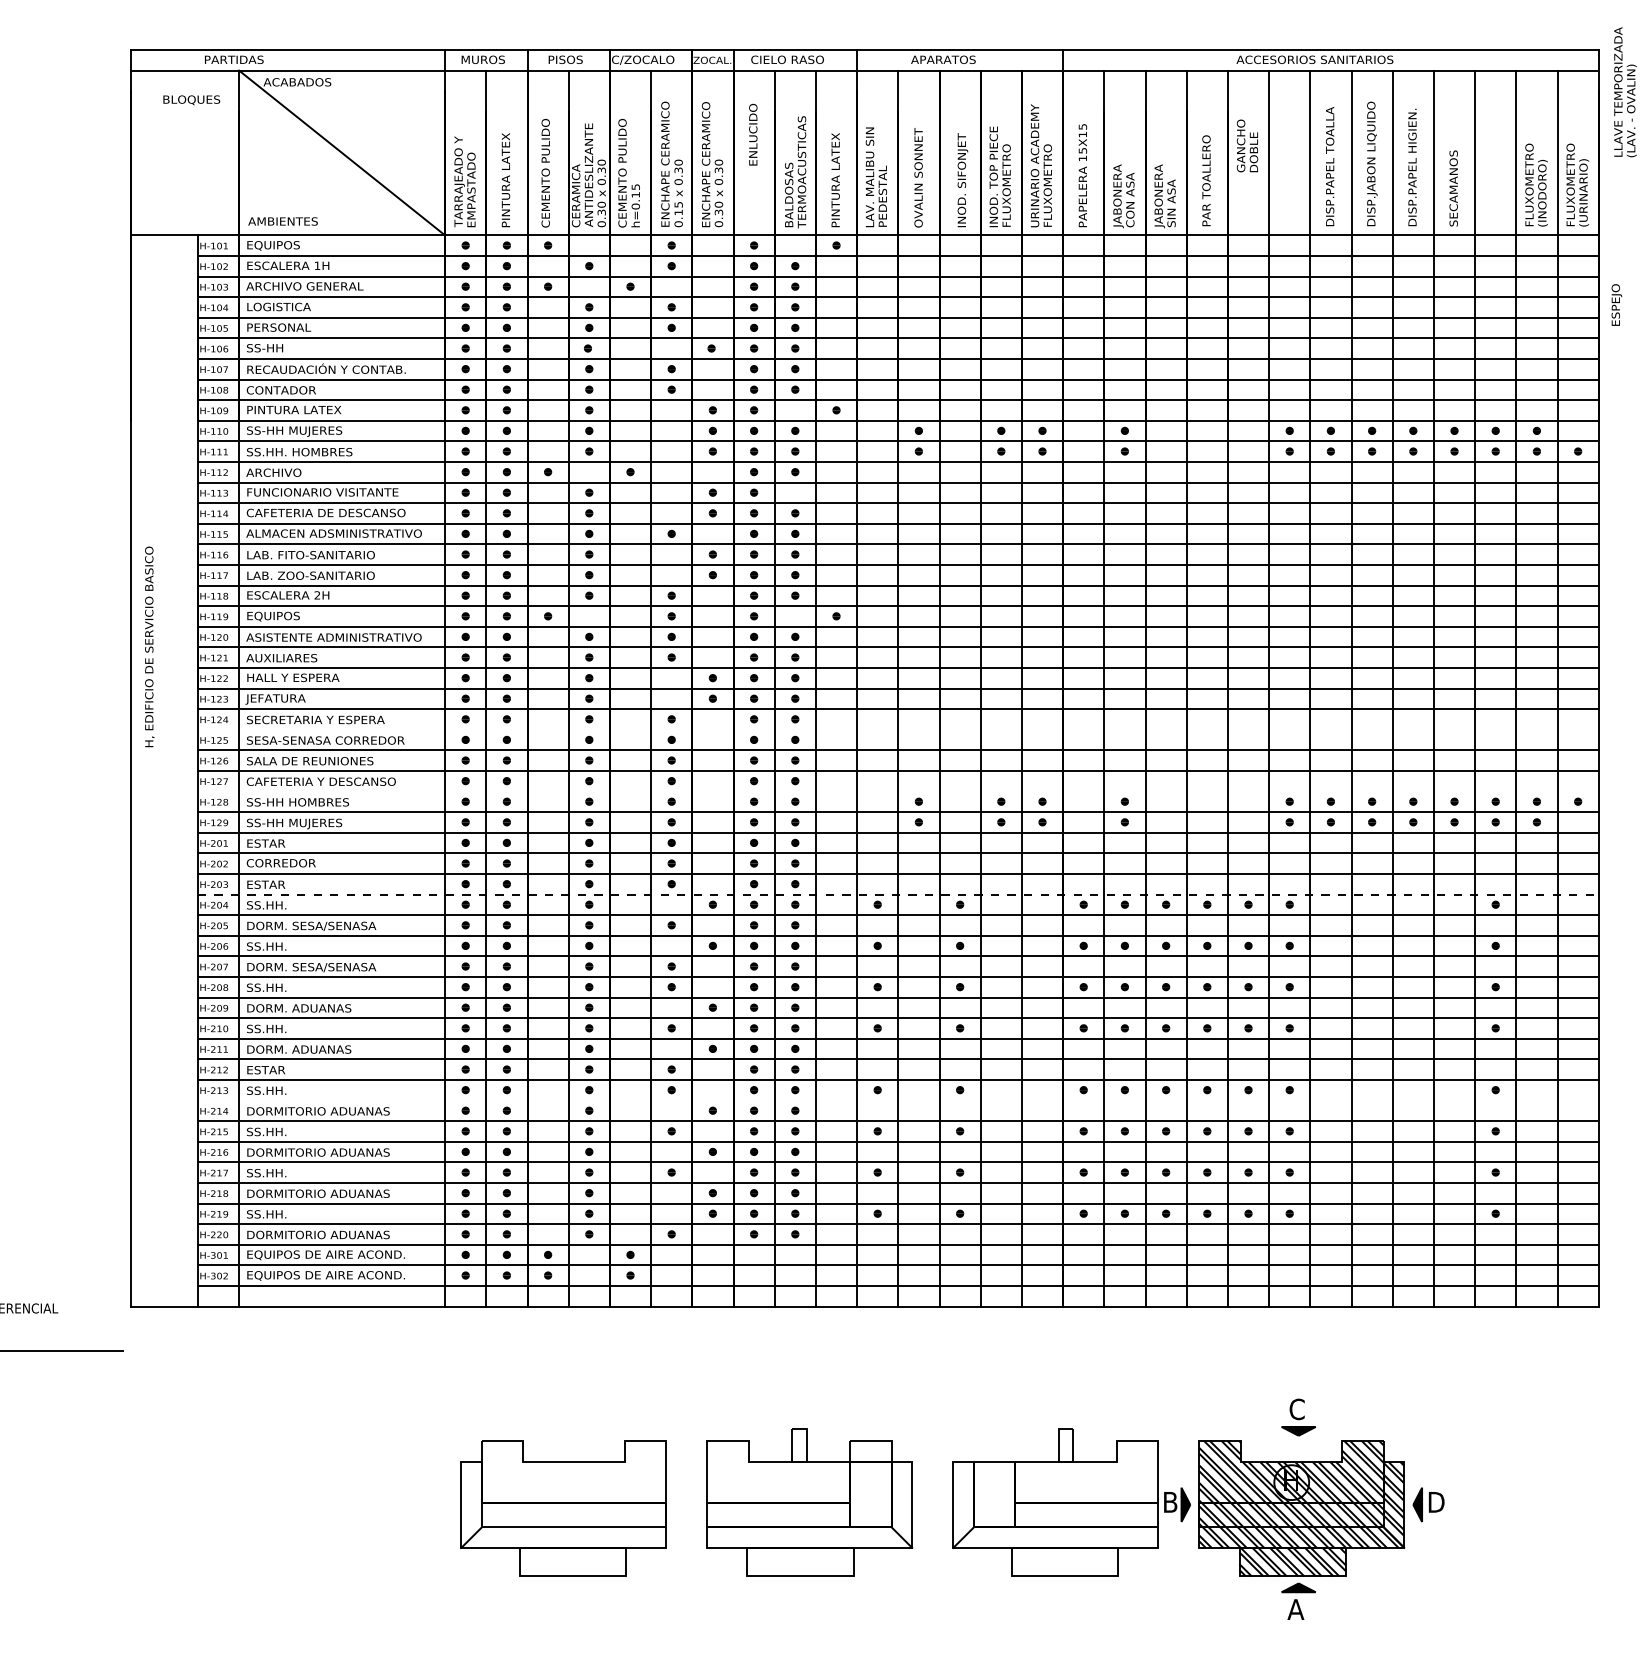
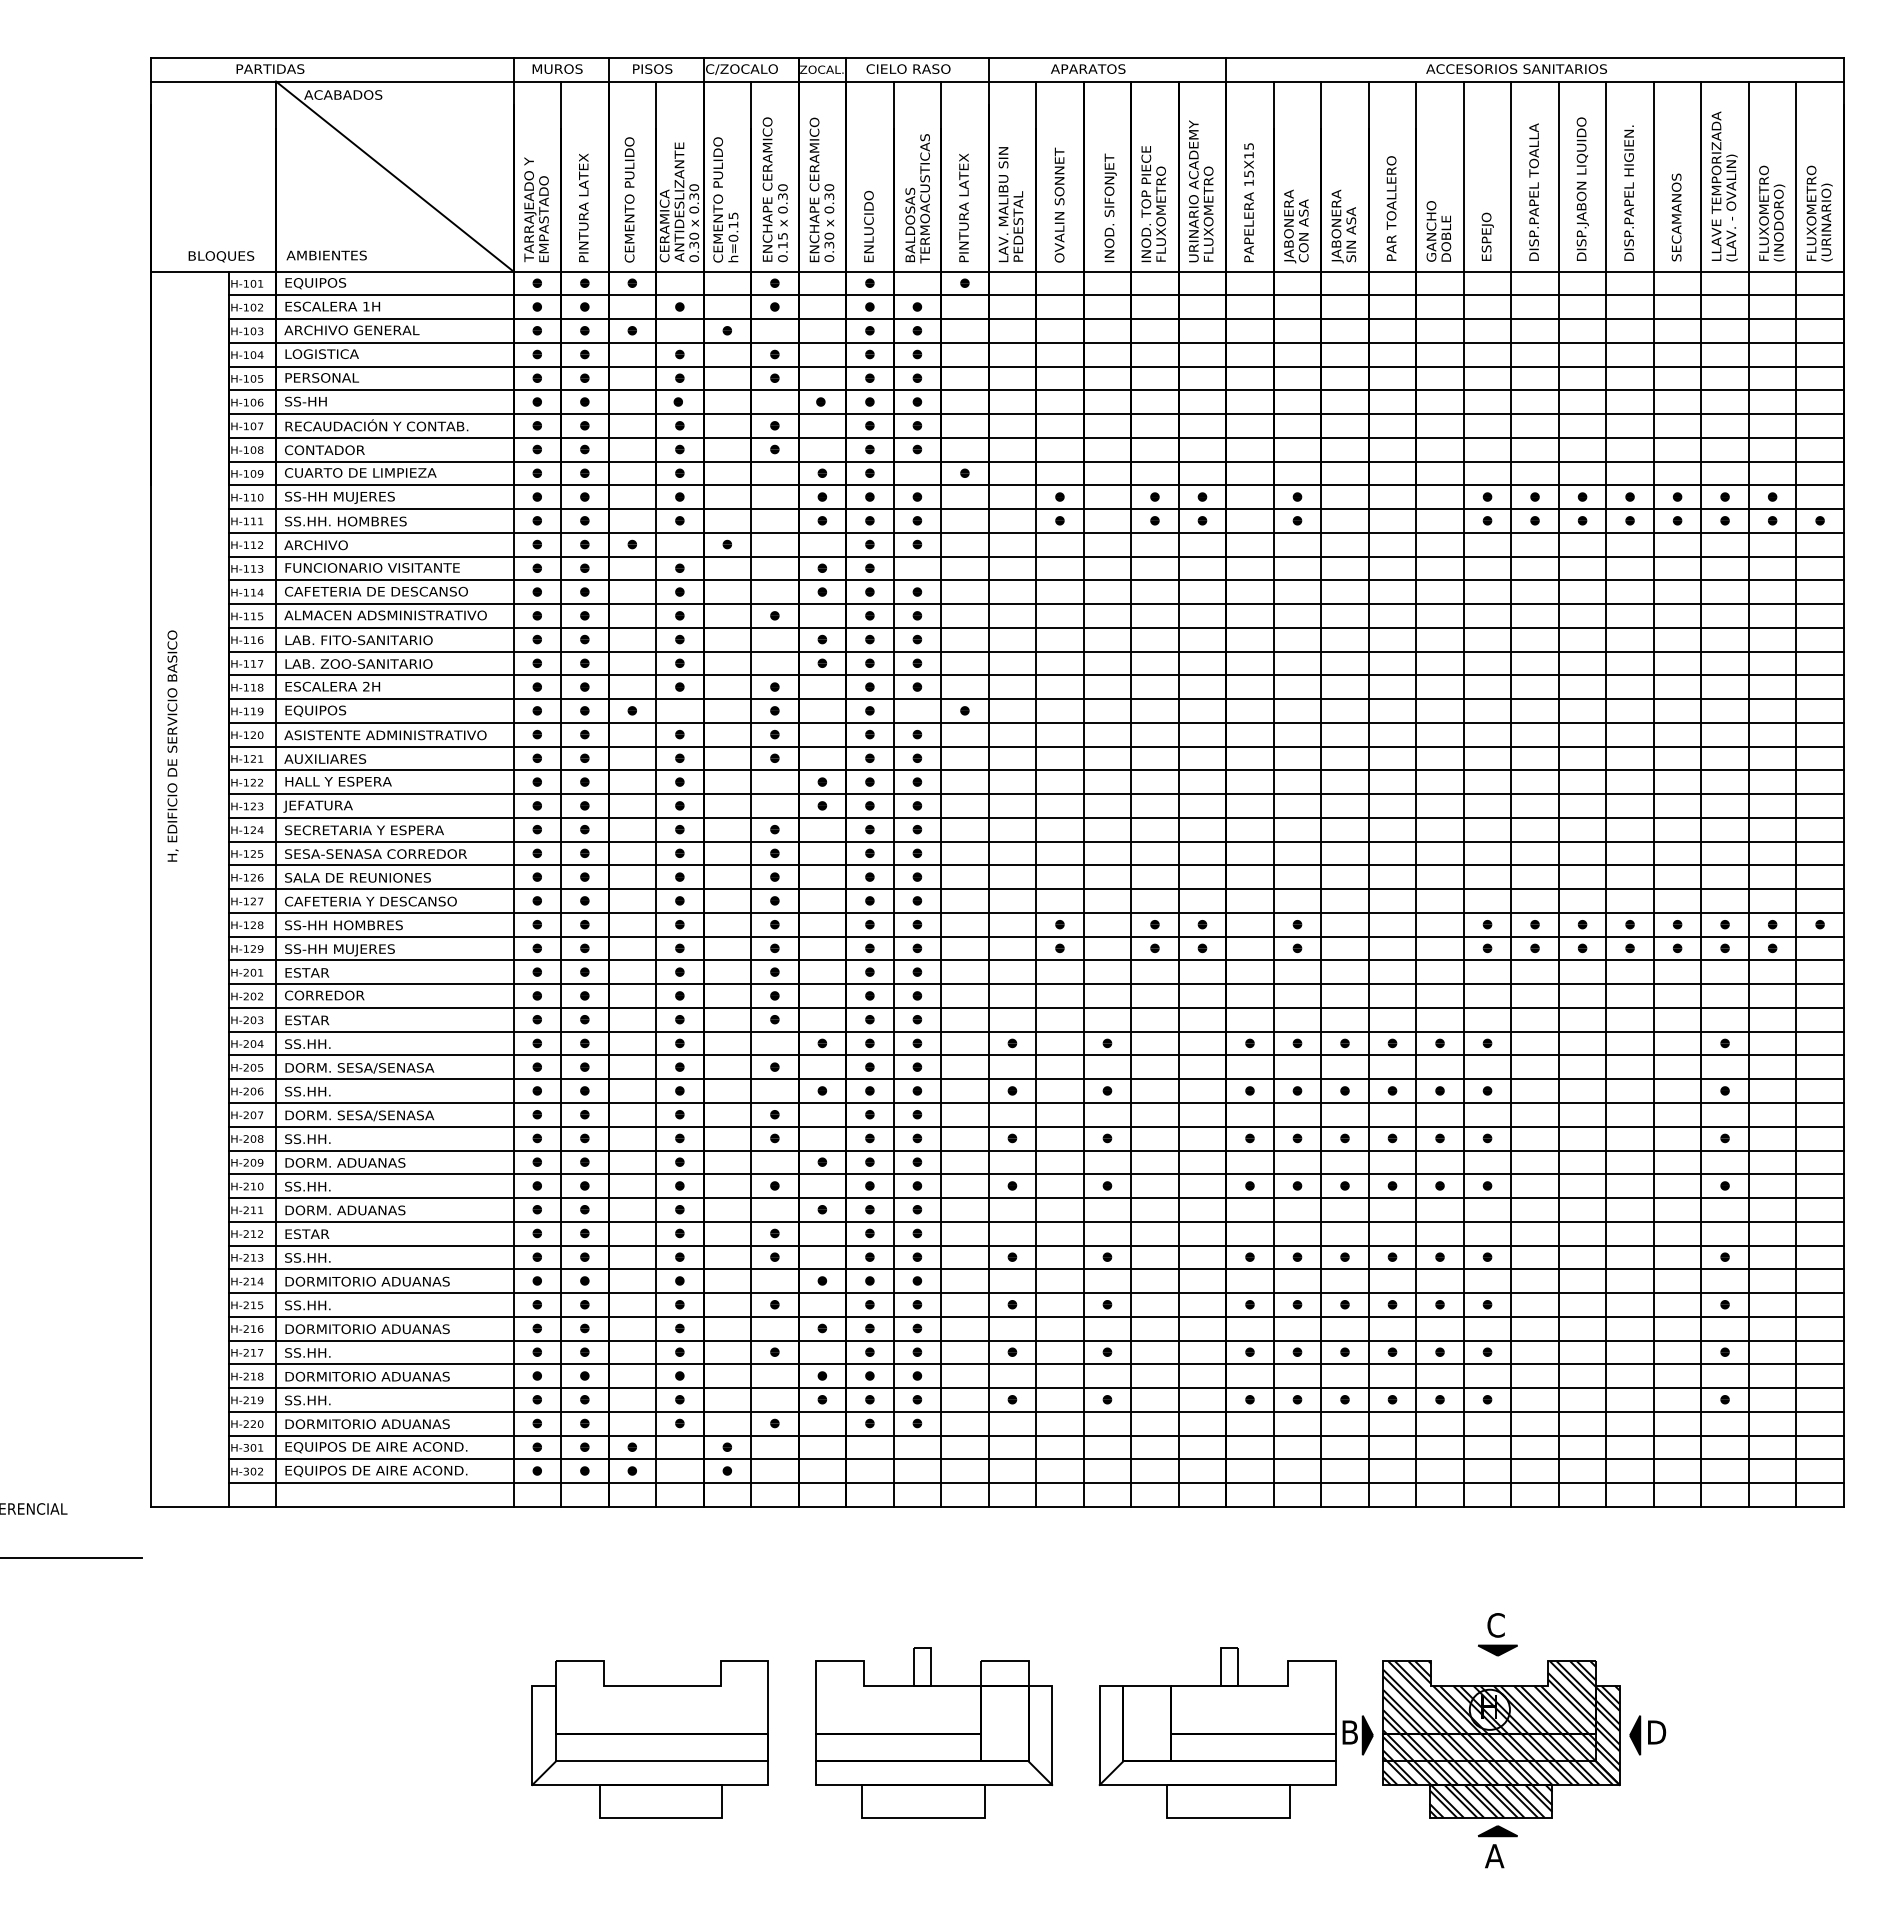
text: (1625, 92) -> (1724, 186), moved
text: (191, 100) -> (221, 256), moved
text: (752, 134) -> (868, 226), moved
text: (1247, 146) -> (1438, 231), moved
text: (1616, 304) -> (1487, 236), moved
text: (312, 409) -> (360, 472), PINTURA LATEX -> CUARTO DE LIMPIEZA
line: (897, 729) -> (1035, 841), added
line: (897, 791) -> (1035, 912), added
line: (898, 894) -> (1036, 1031), dashed -> solid
line: (897, 1100) -> (1035, 1269), added

